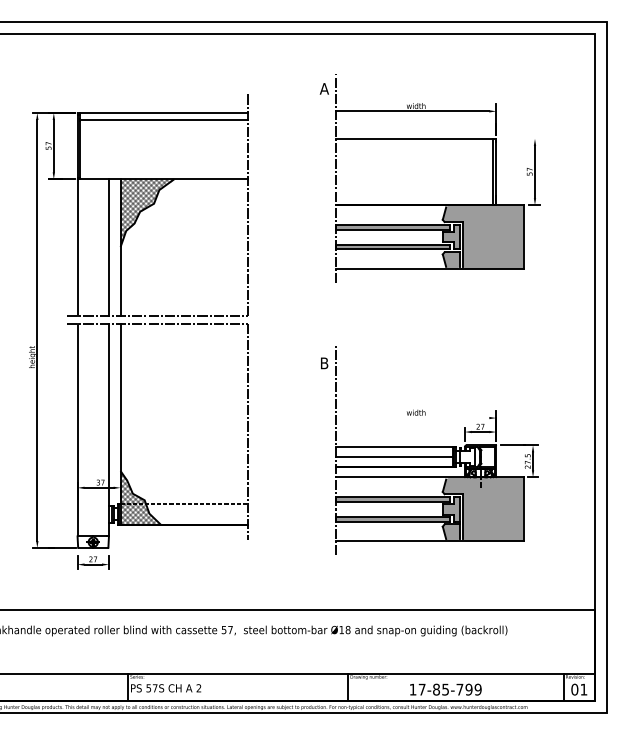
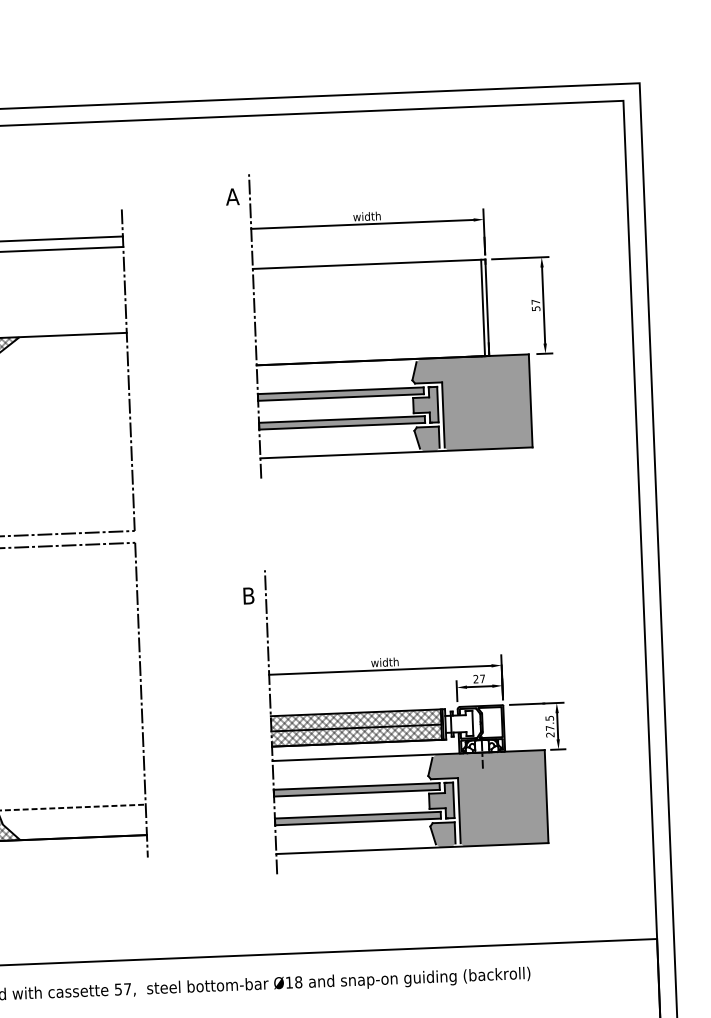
line: (519, 138) -> (519, 257), added
line: (412, 418) -> (379, 670), added
hatch: (394, 456) -> (355, 727), added

